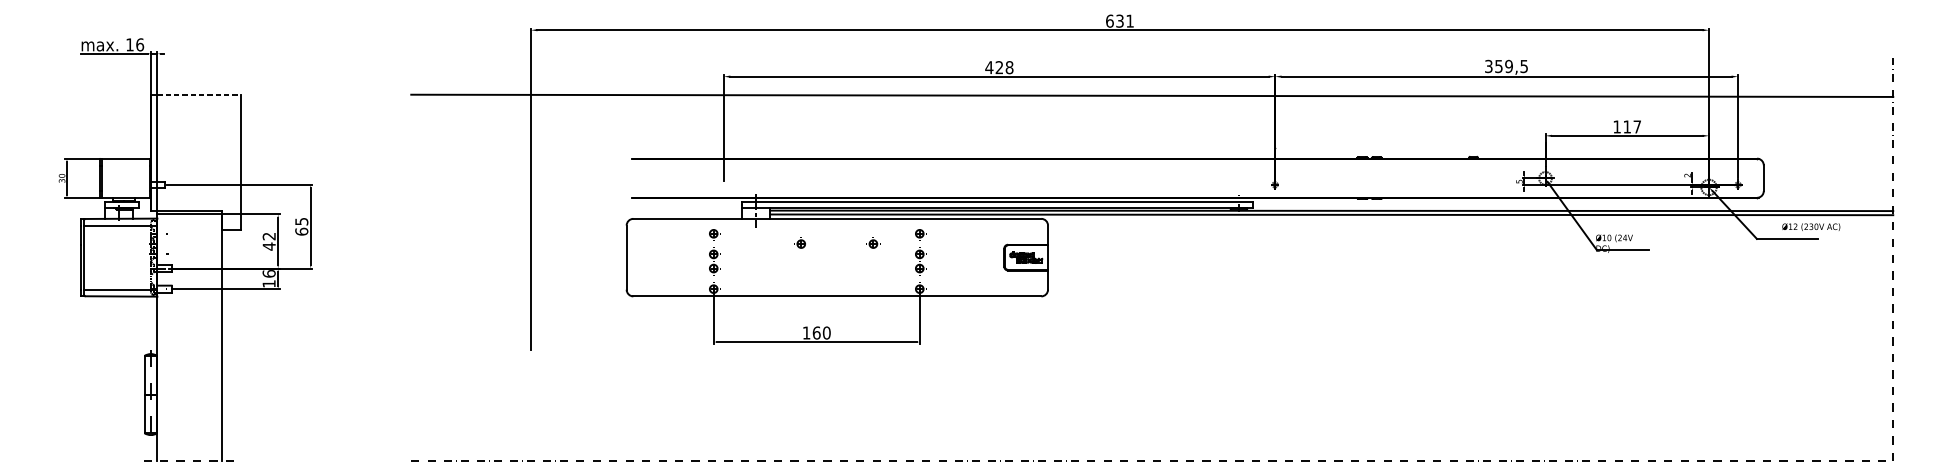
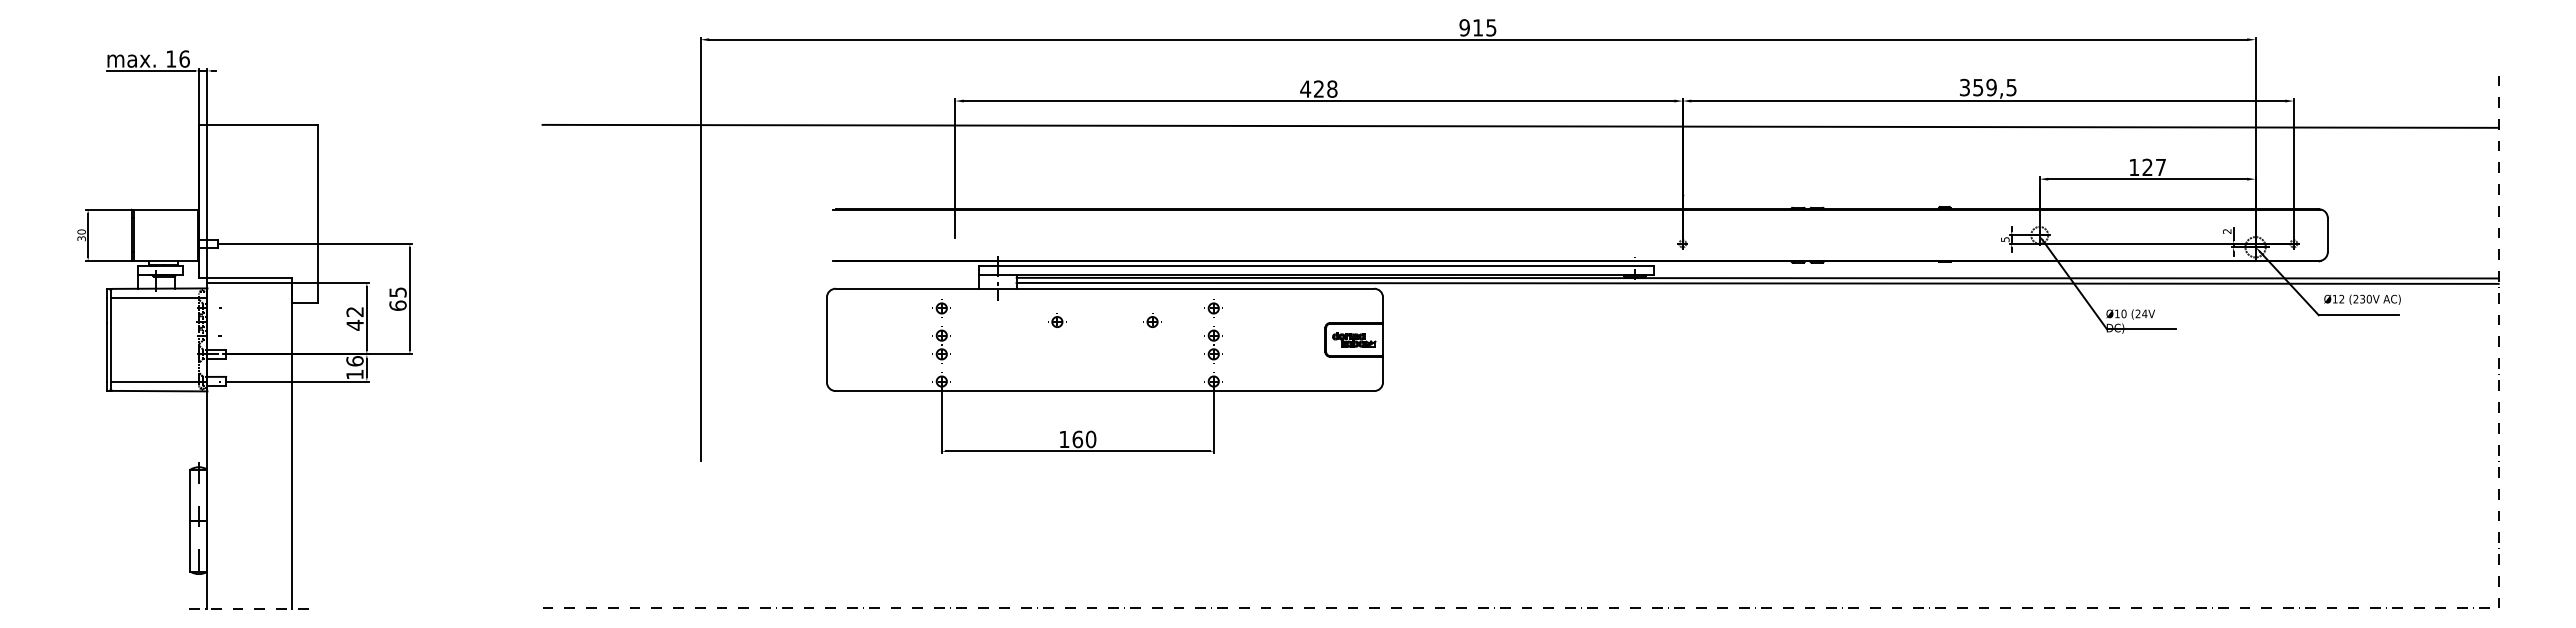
text: (1119, 20) -> (1477, 27), 631 -> 915
line: (199, 94) -> (263, 124), dashed -> solid
text: (1627, 126) -> (2147, 166), 117 -> 127
text: (1811, 227) -> (2362, 299), moved

